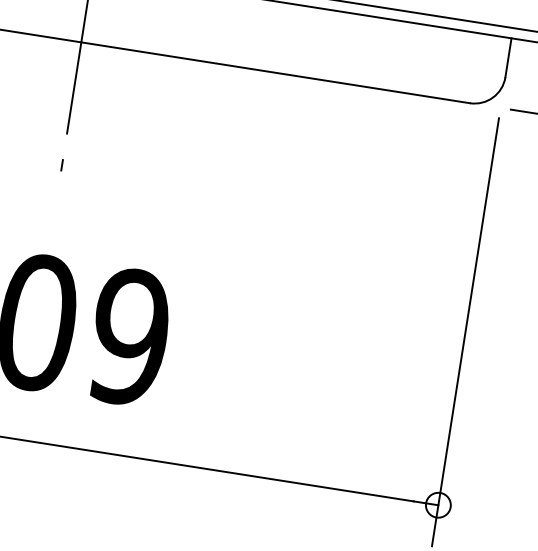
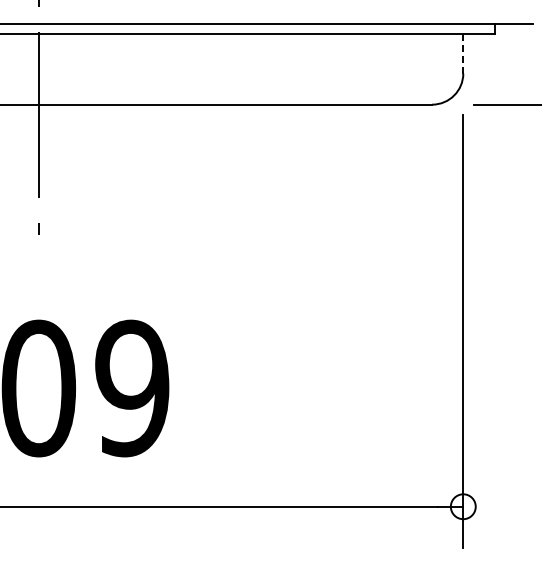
line: (508, 57) -> (463, 53), solid -> dashed

